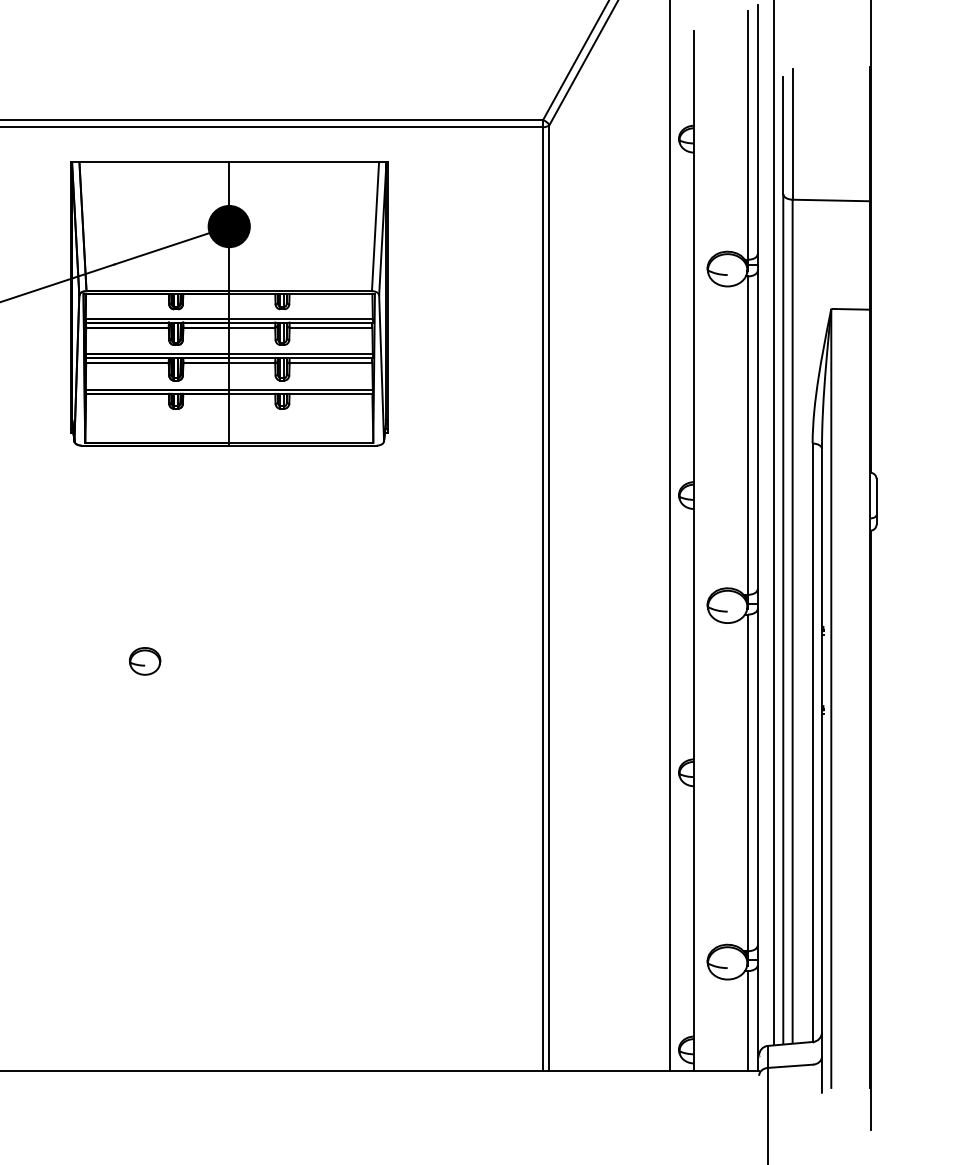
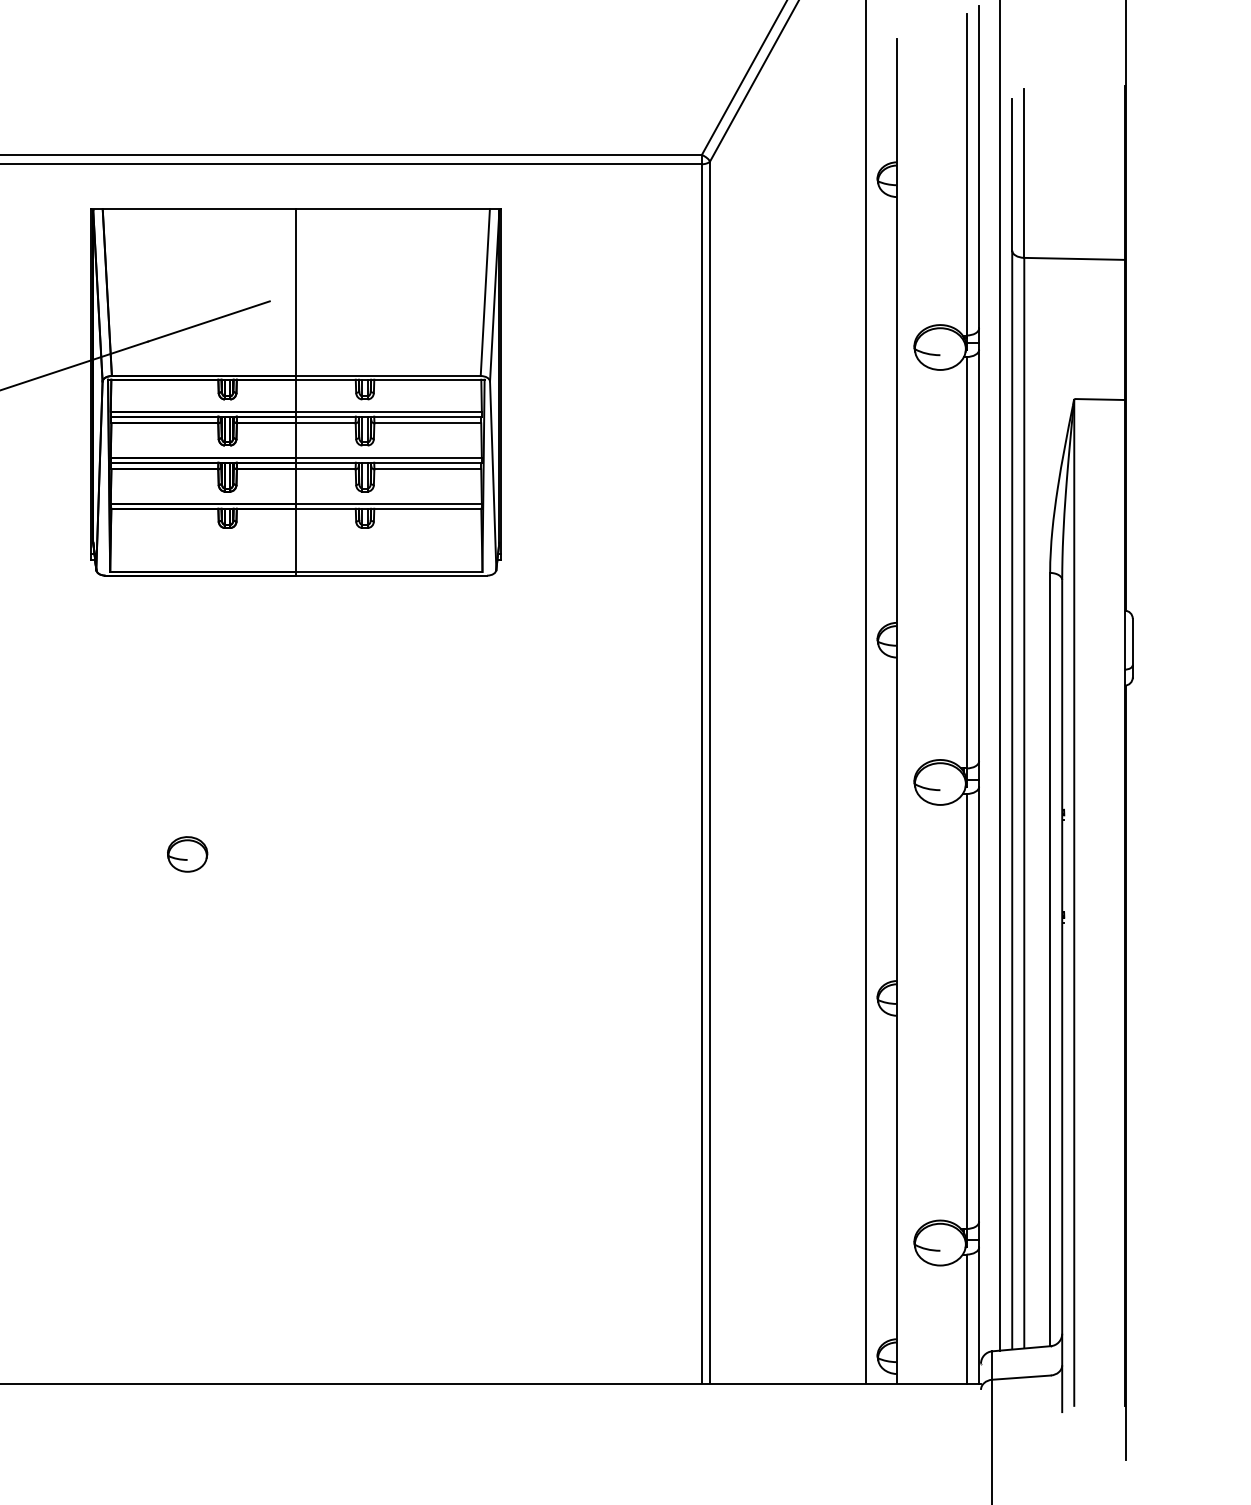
fill: (229, 226) -> (296, 292), removed

